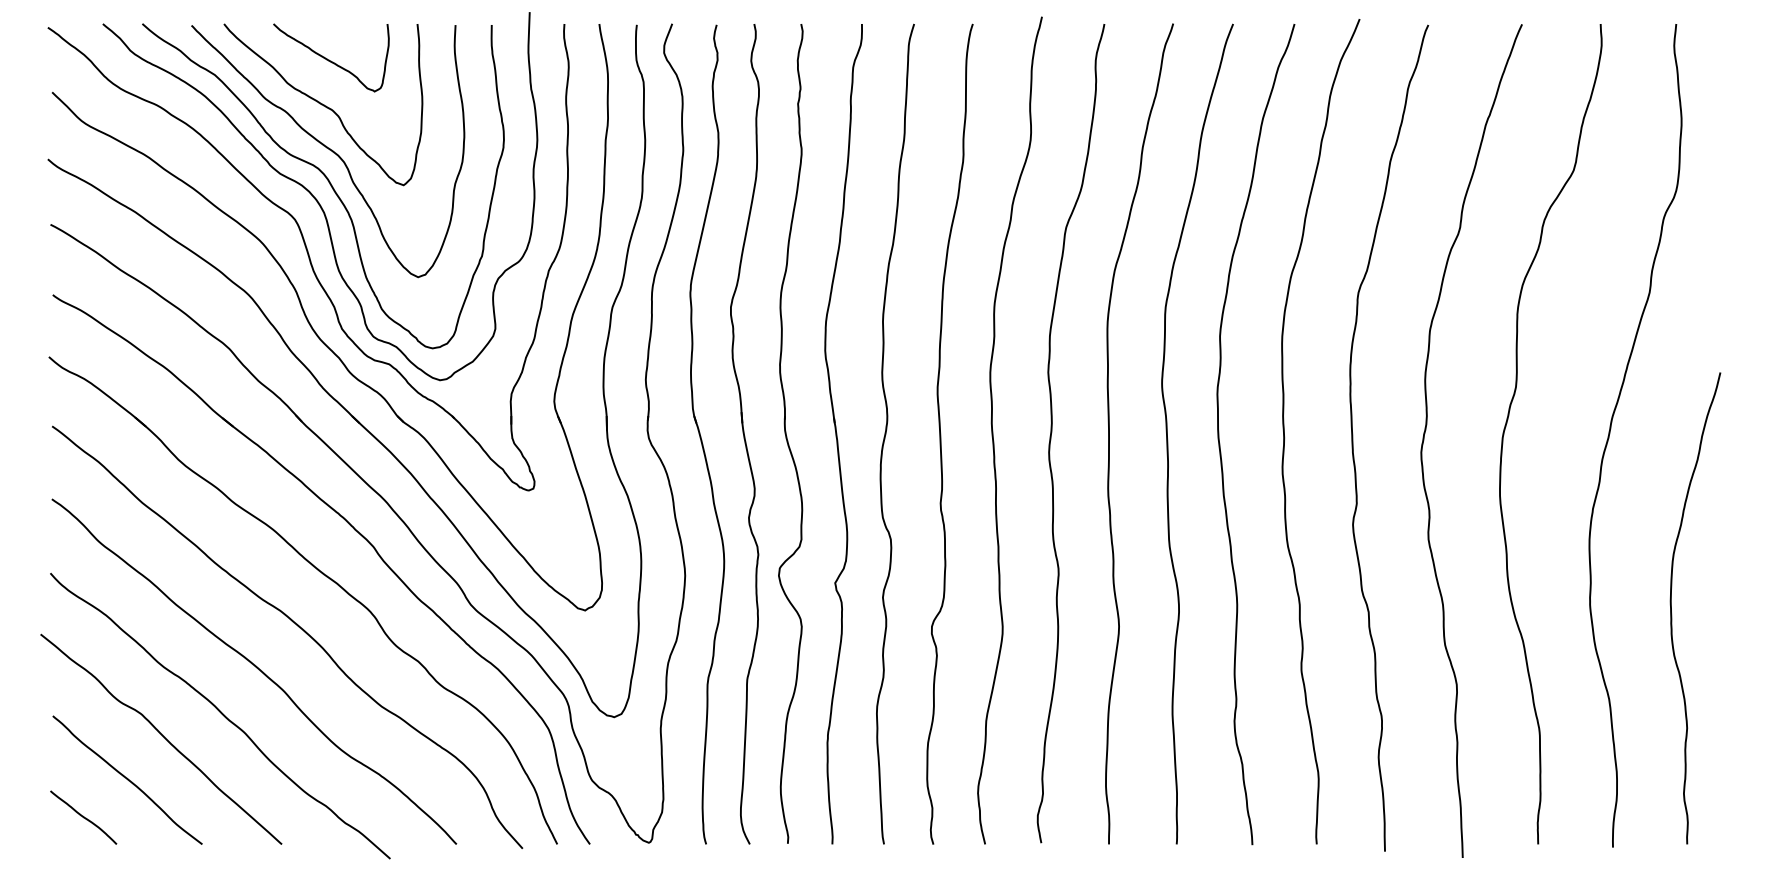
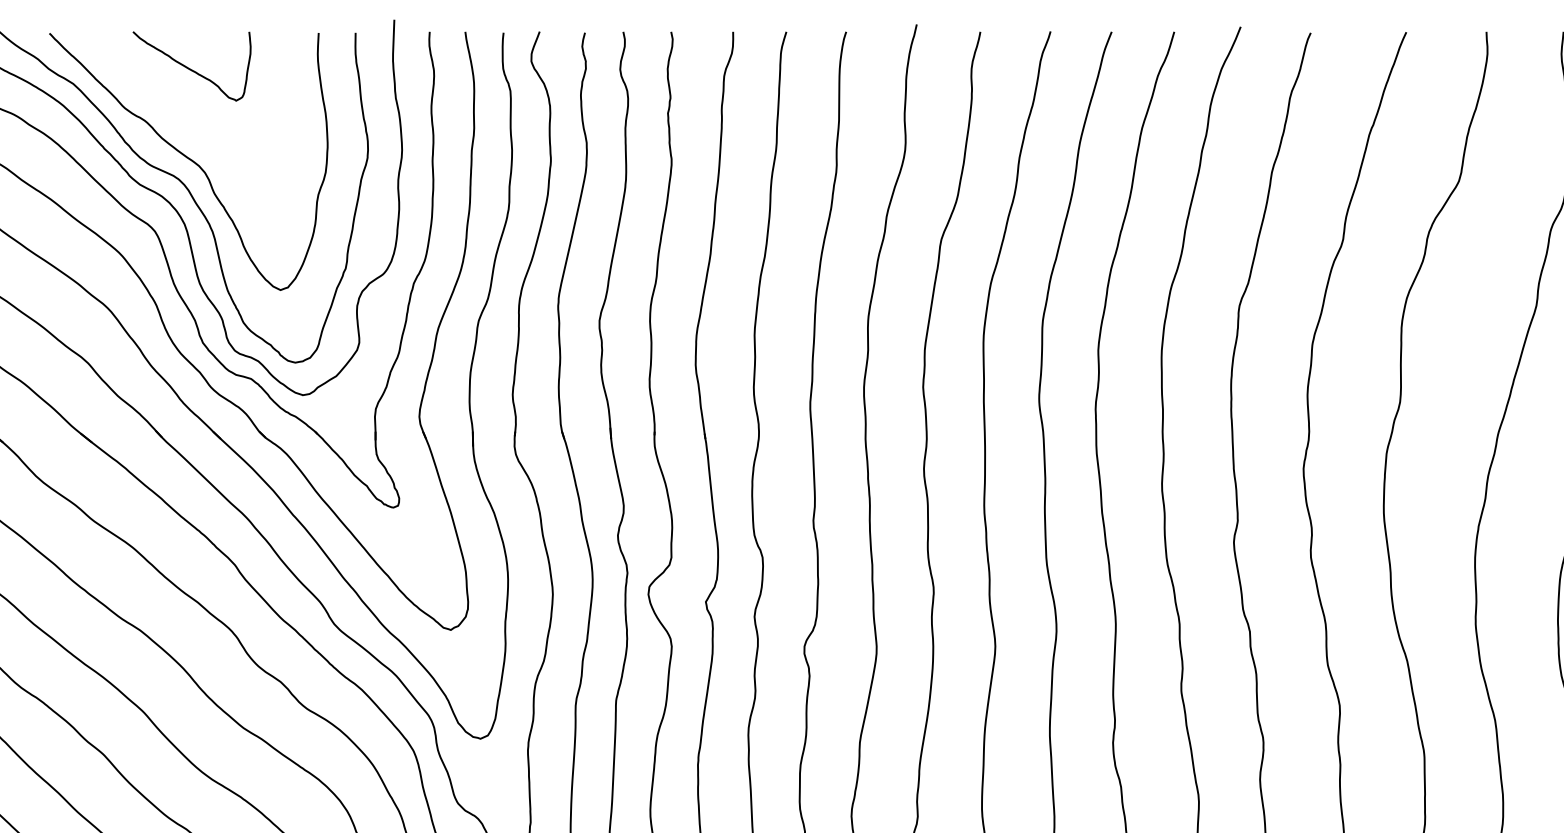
curve: (323, 104) -> (184, 113), removed

